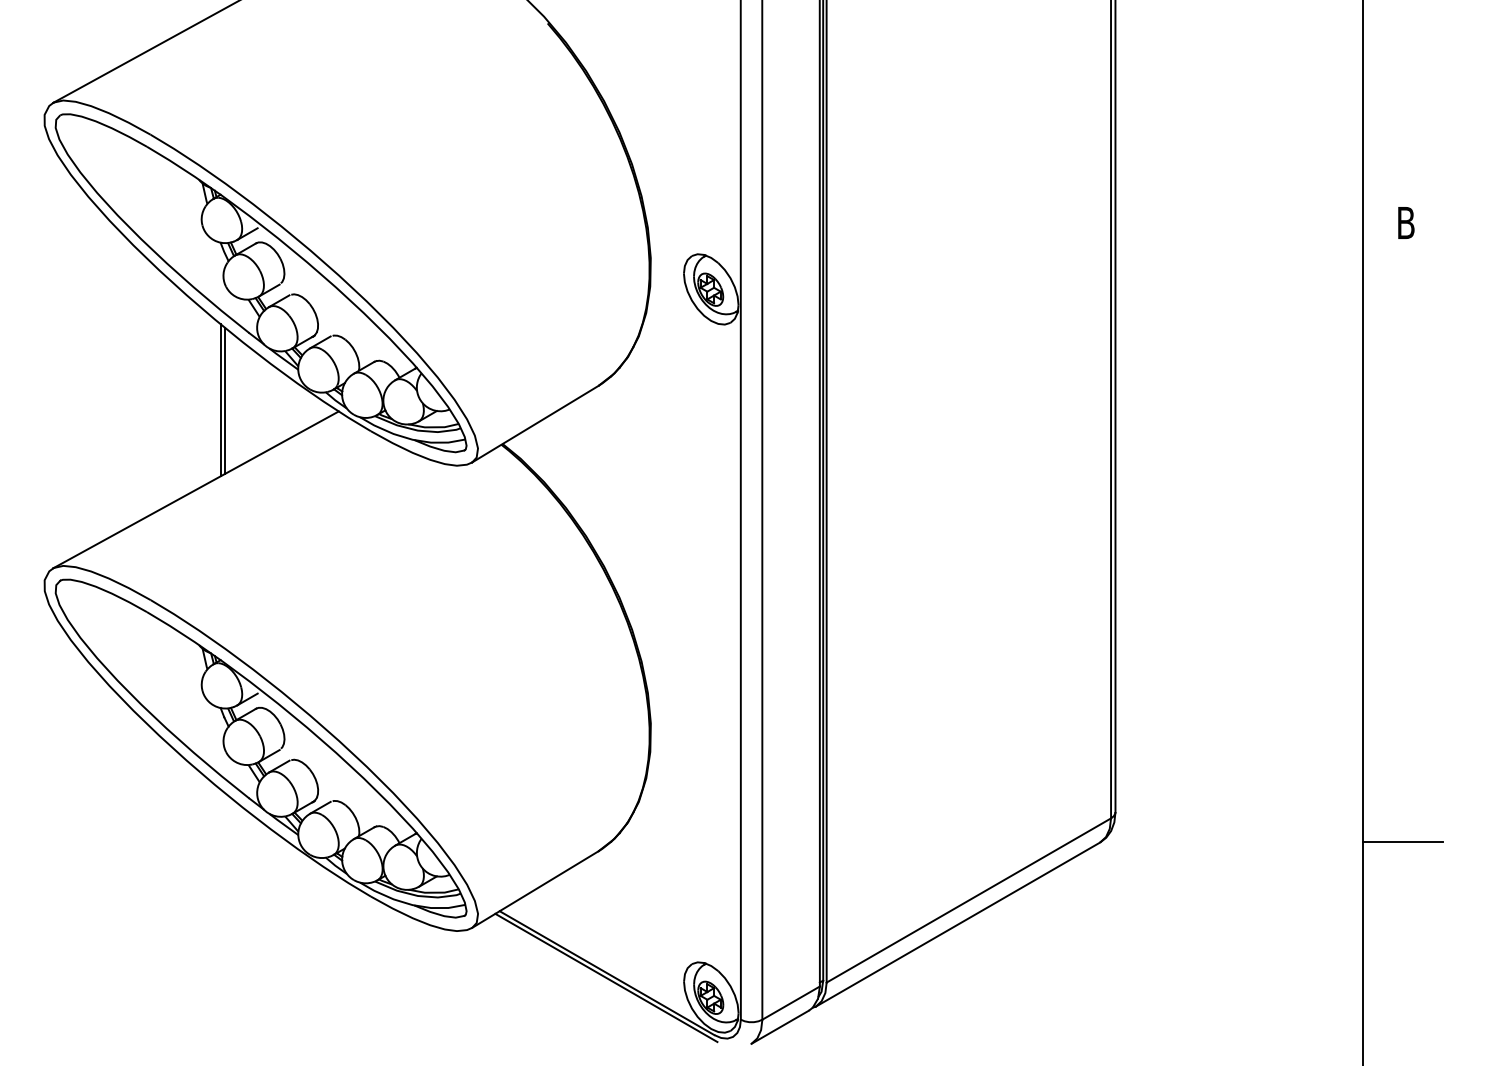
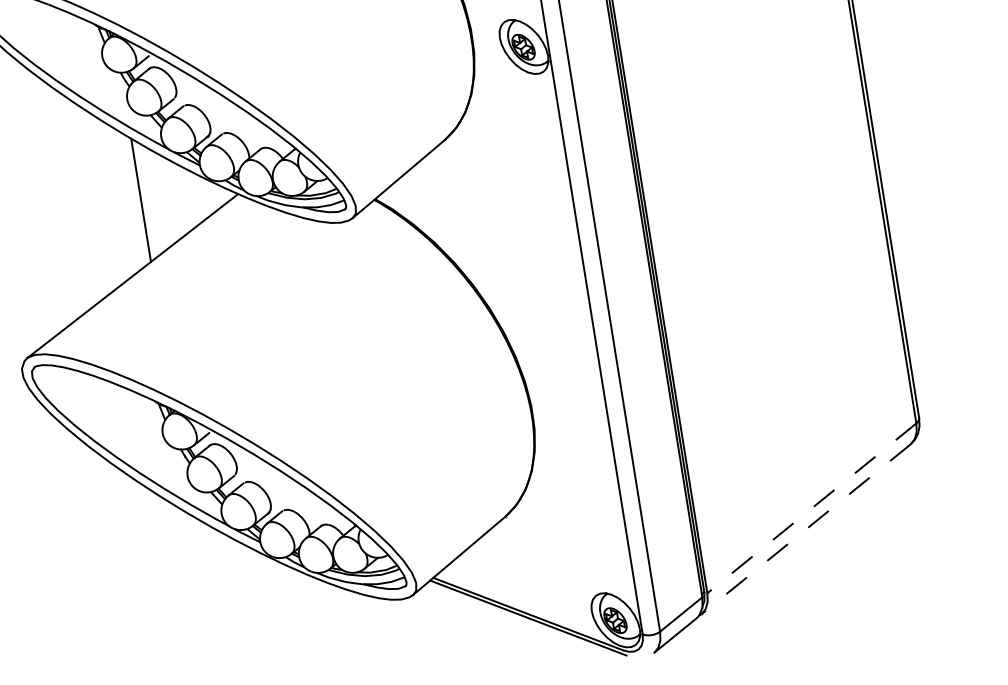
line: (225, 400) -> (145, 199), removed
line: (968, 900) -> (811, 508), solid -> dashed
line: (957, 924) -> (805, 529), solid -> dashed

